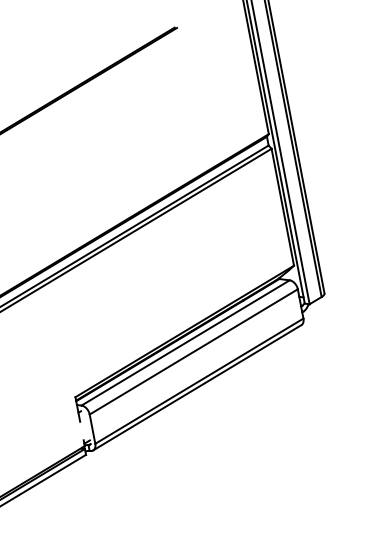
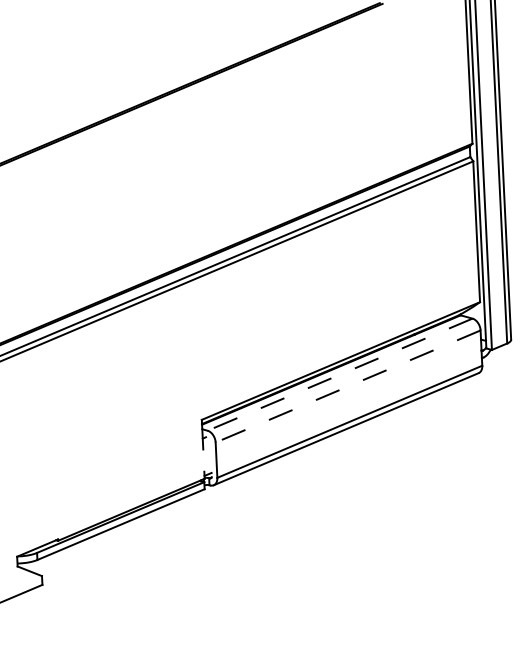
line: (185, 342) -> (340, 374), solid -> dashed
line: (194, 351) -> (348, 386), solid -> dashed

